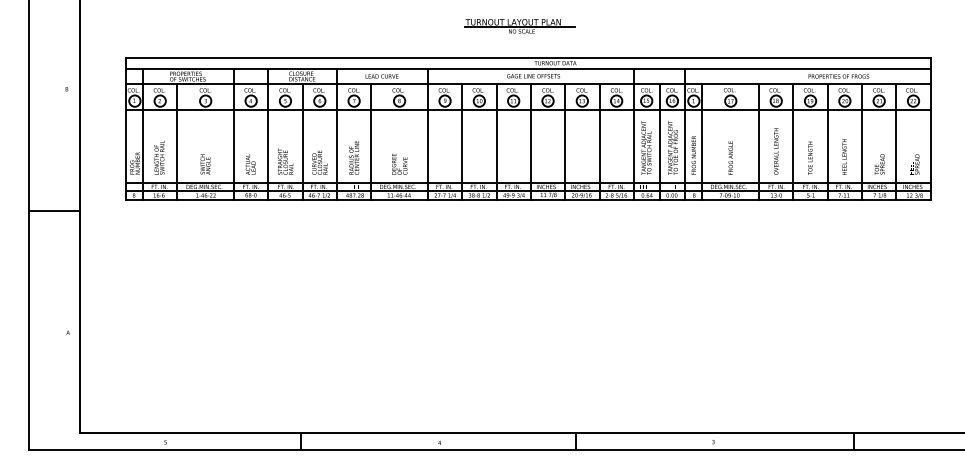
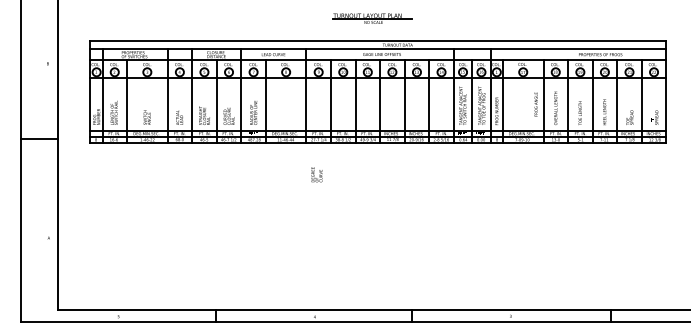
text: (730, 157) -> (535, 104), moved
text: (399, 163) -> (316, 174), moved
line: (54, 211) -> (39, 139), moved

